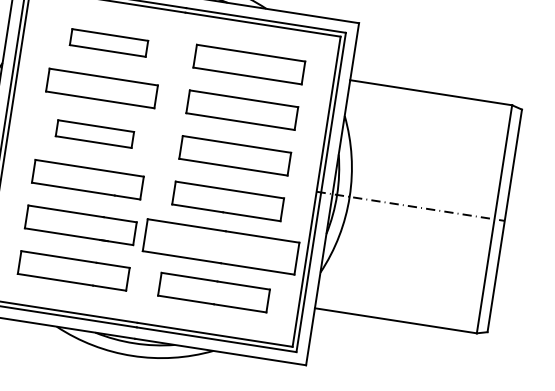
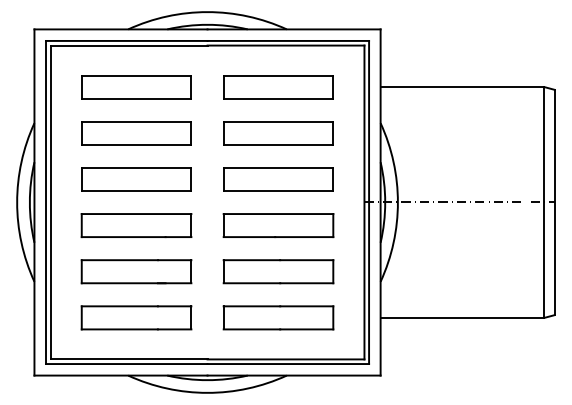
part: (108, 43) -> (136, 87), size x1.43
part: (94, 134) -> (136, 179), size x1.43
part: (221, 246) -> (278, 271), size x0.71

